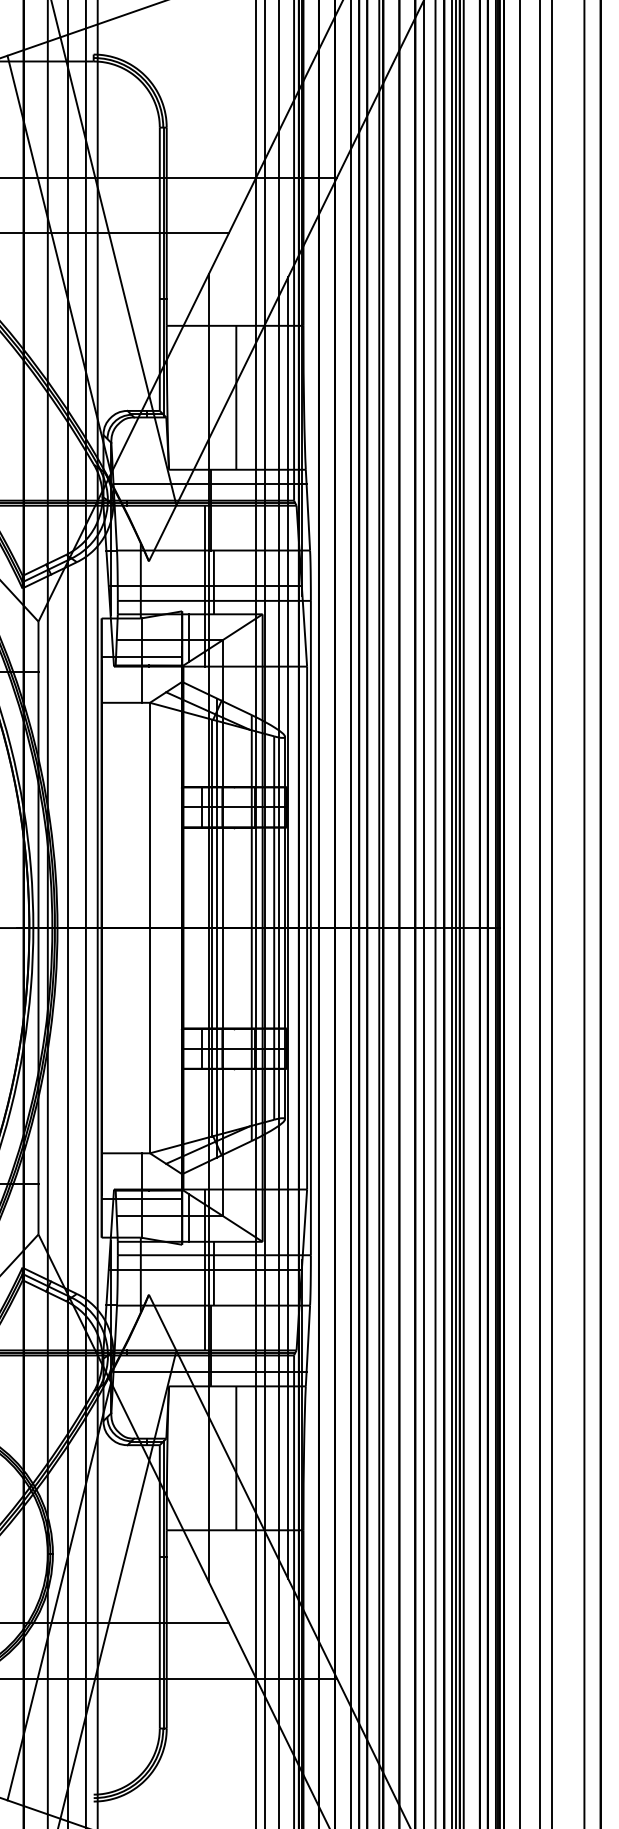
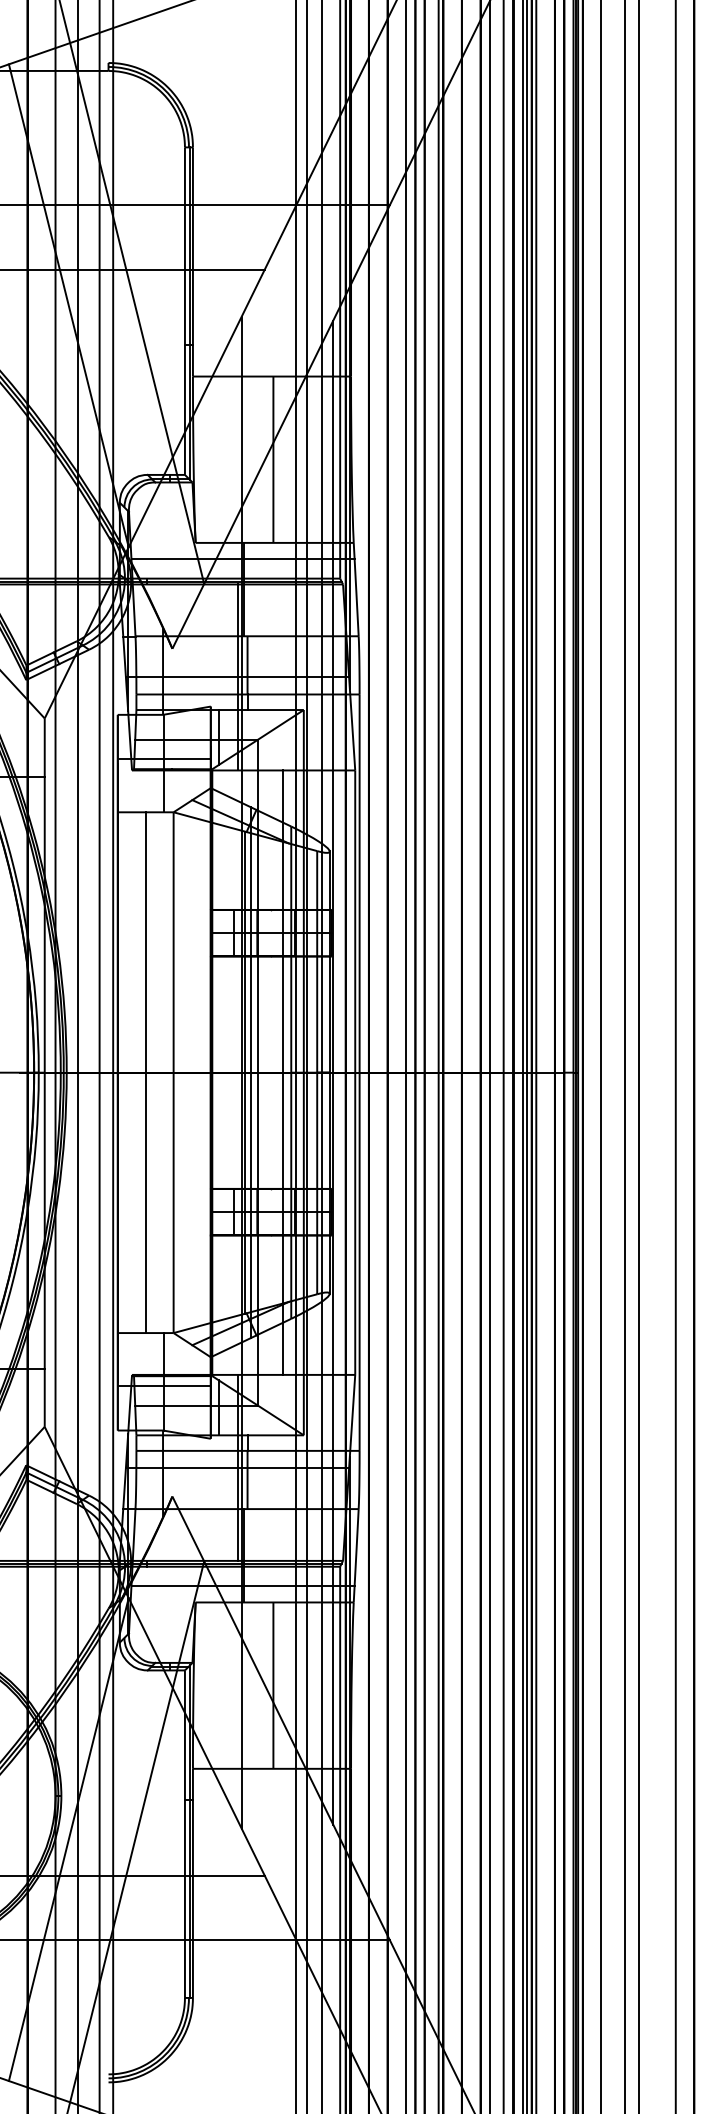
line: (125, 927) -> (145, 1072), added
line: (244, 927) -> (282, 1072), added

